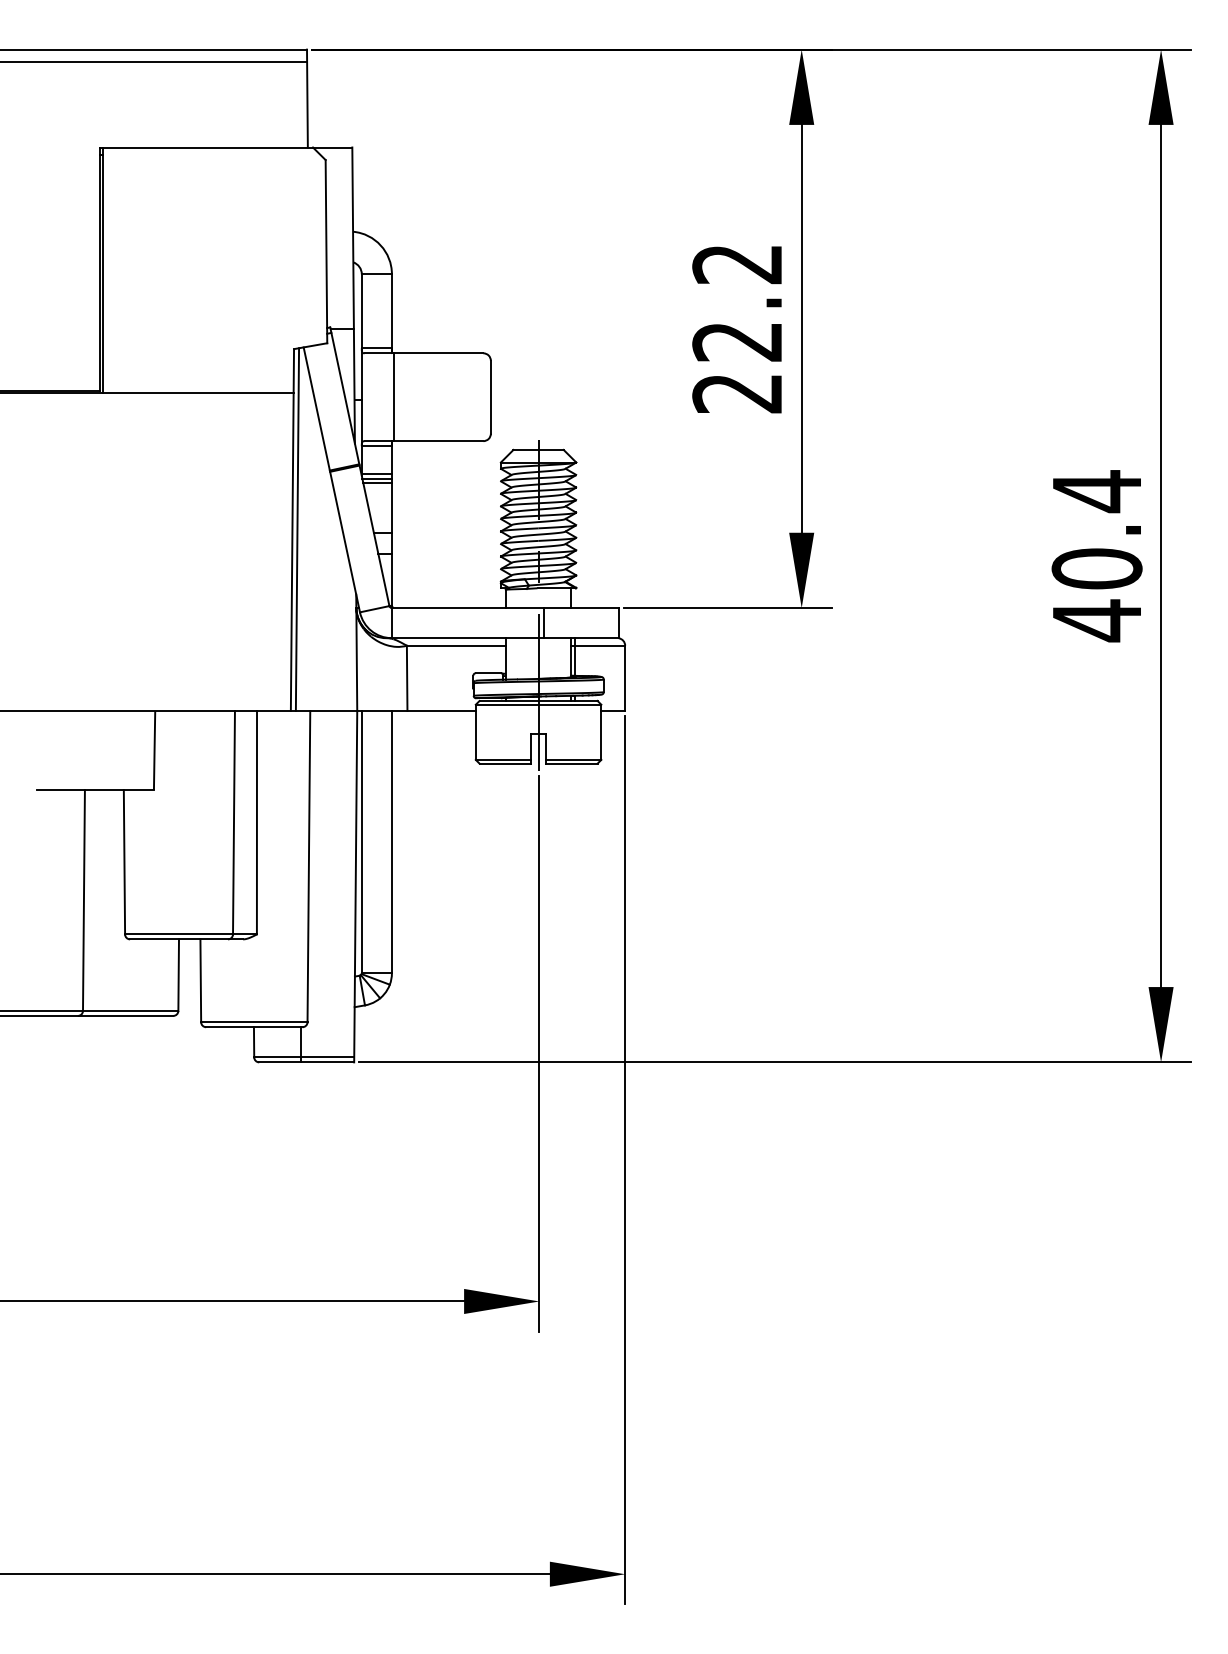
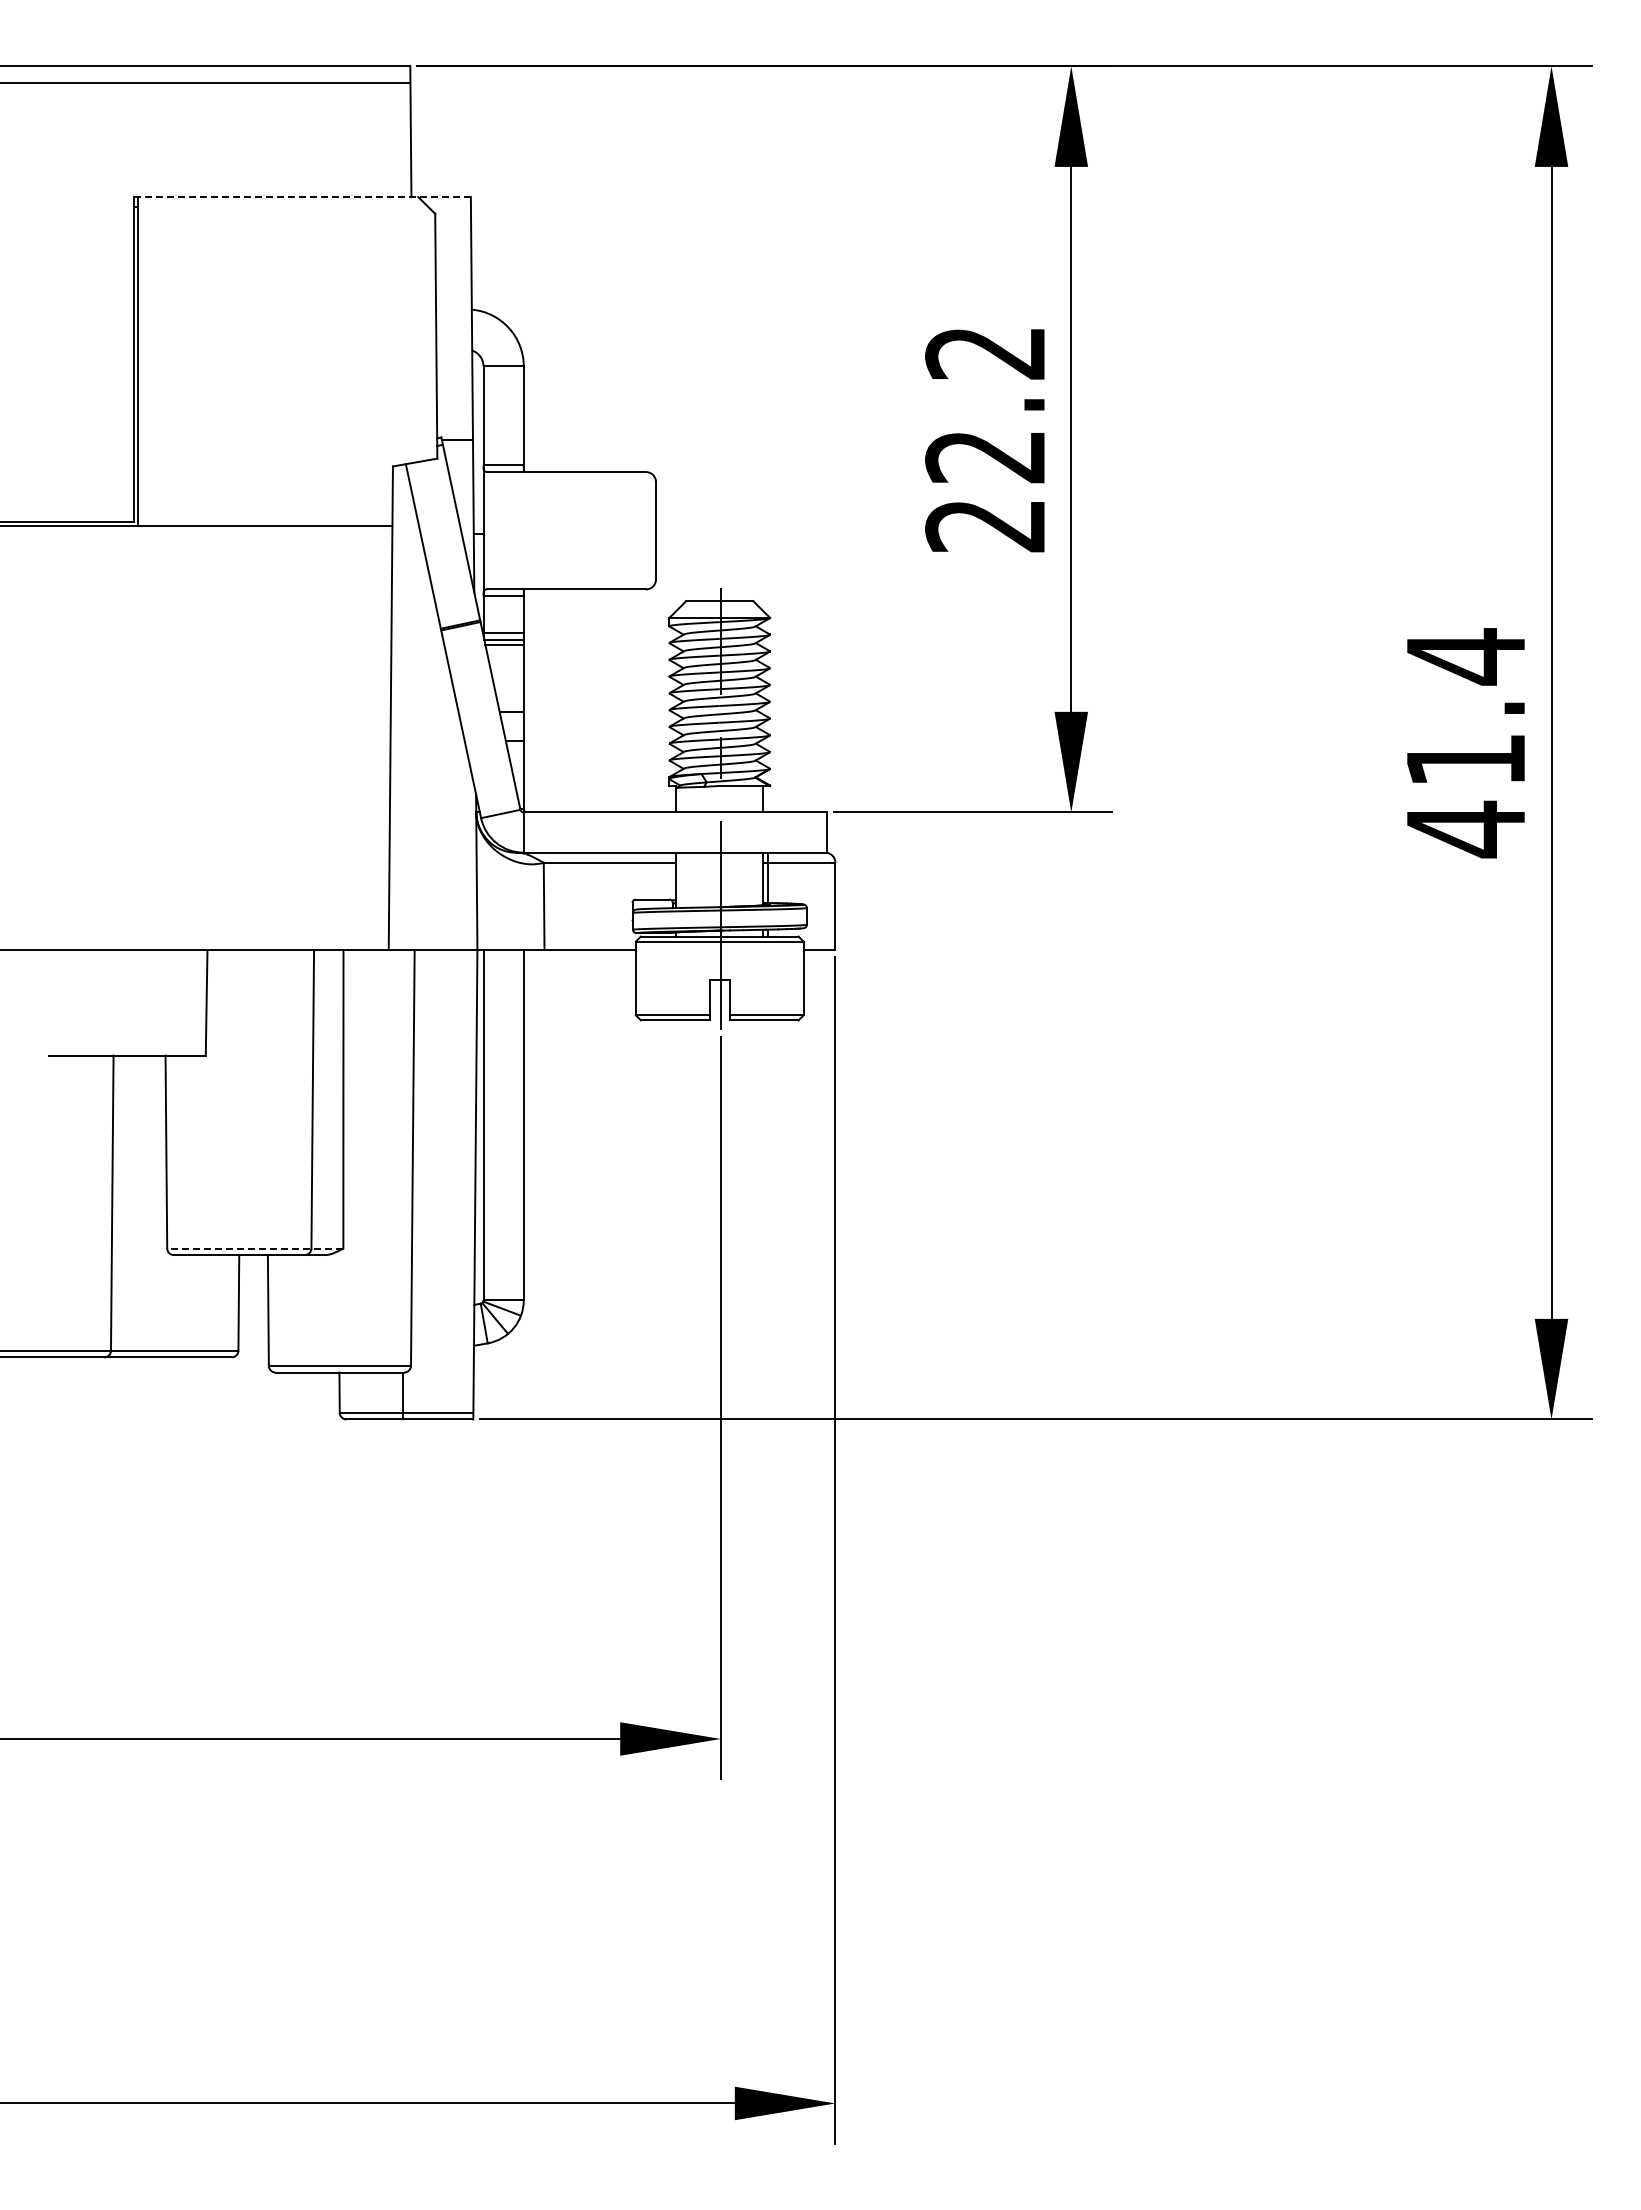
line: (226, 147) -> (302, 197), solid -> dashed
line: (394, 397) -> (527, 530), removed
line: (297, 529) -> (397, 707), removed
text: (1096, 568) -> (1465, 759), 40.4 -> 41.4
line: (543, 623) -> (726, 832), removed
line: (190, 934) -> (254, 1248), solid -> dashed

